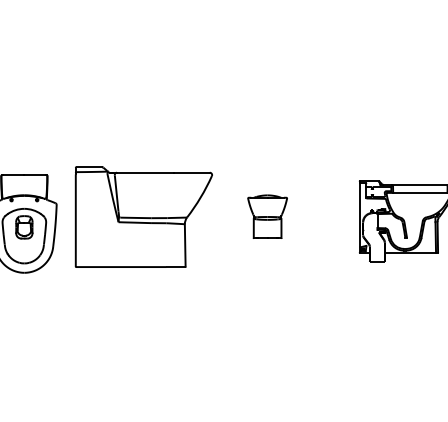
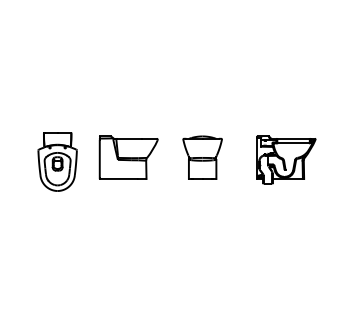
part: (143, 216) -> (128, 157), size x0.71
part: (267, 216) -> (202, 157), size x1.67

